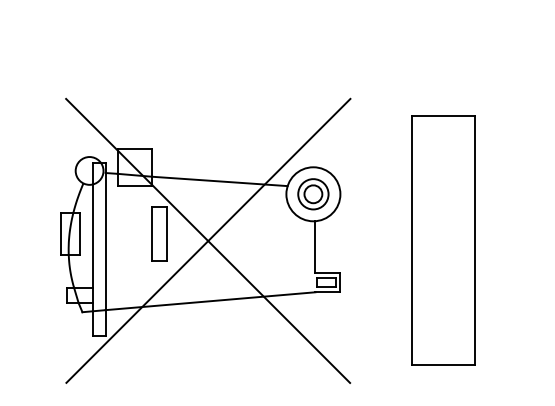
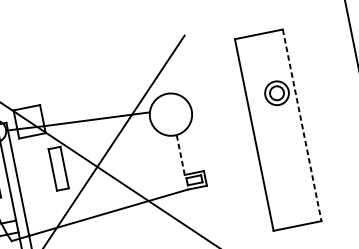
part: (313, 194) -> (277, 93), moved
line: (474, 240) -> (301, 125), solid -> dashed
line: (315, 247) -> (180, 155), solid -> dashed

